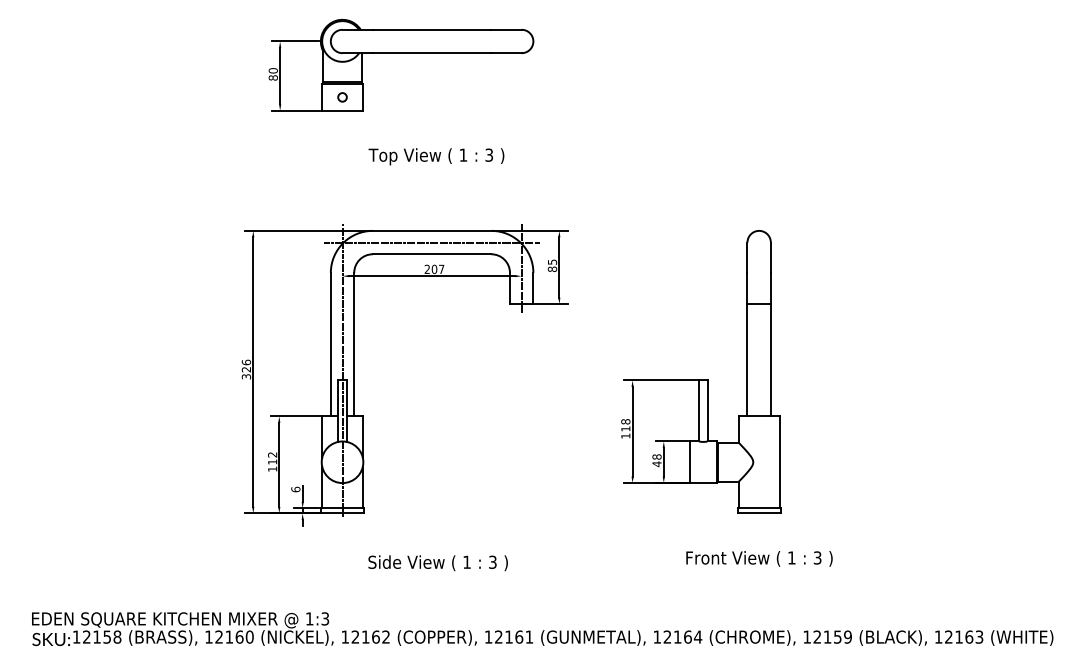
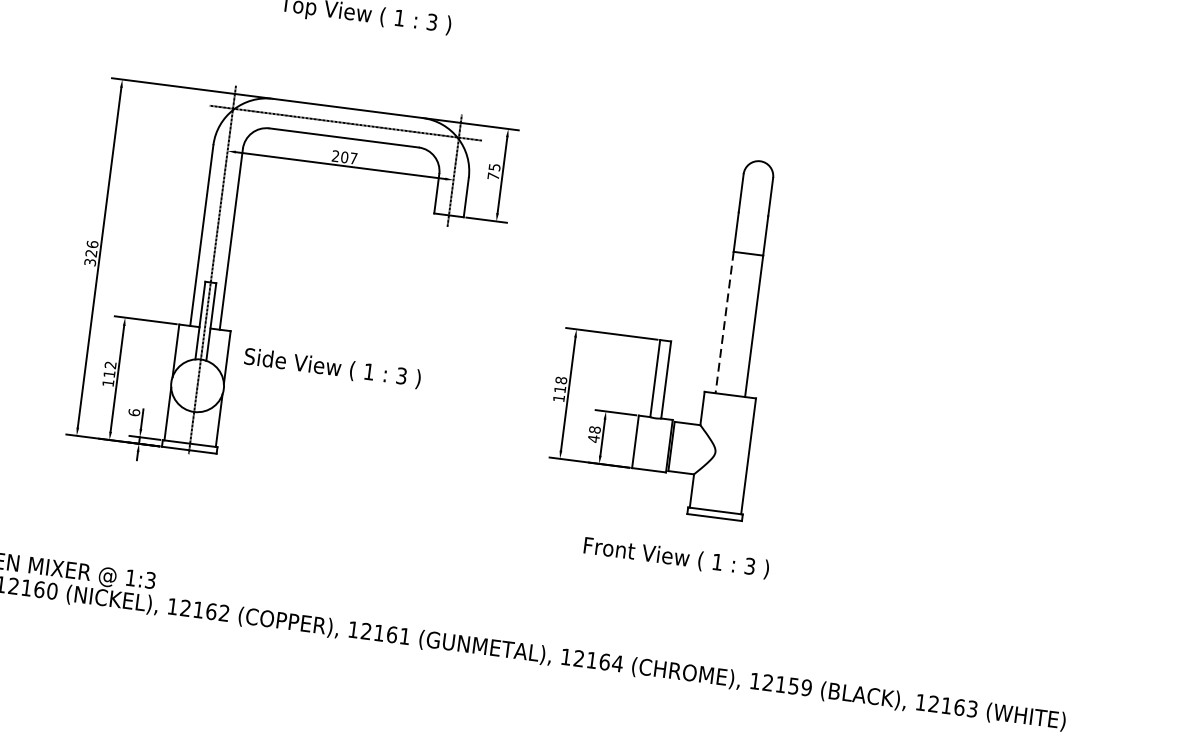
text: (552, 269) -> (493, 176), 85 -> 75
line: (747, 360) -> (724, 322), solid -> dashed
text: (759, 558) -> (676, 557), moved
text: (437, 563) -> (331, 368), moved

